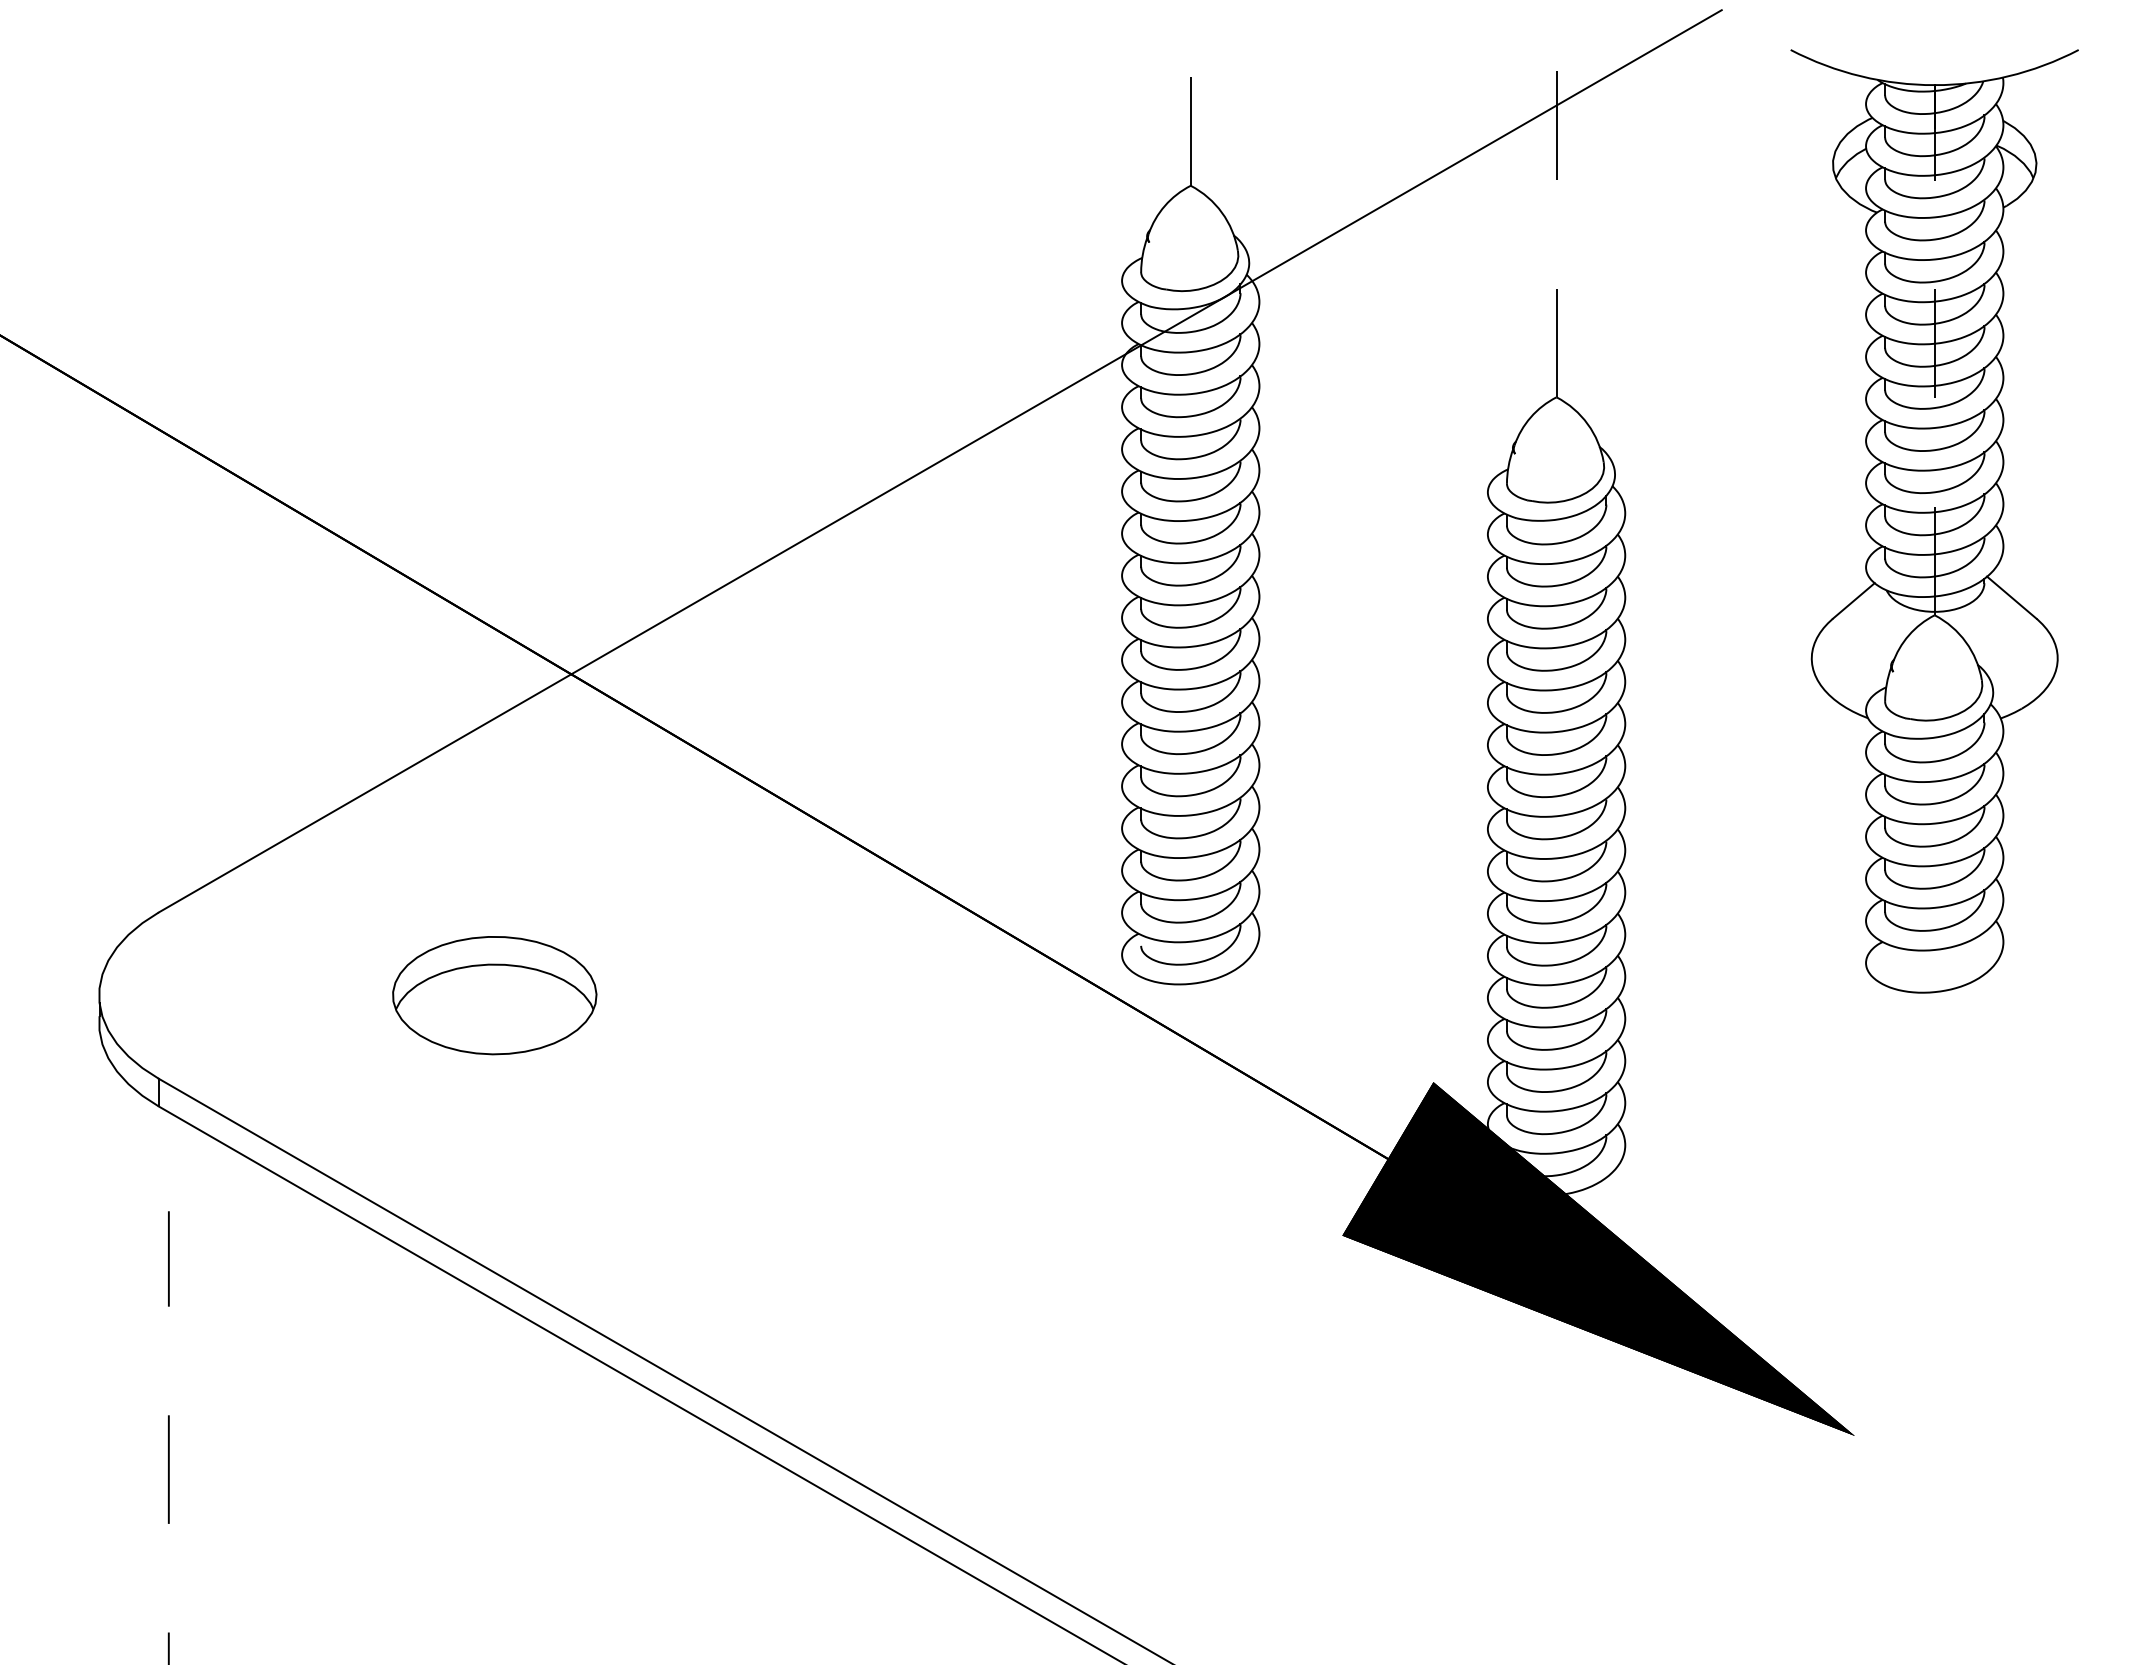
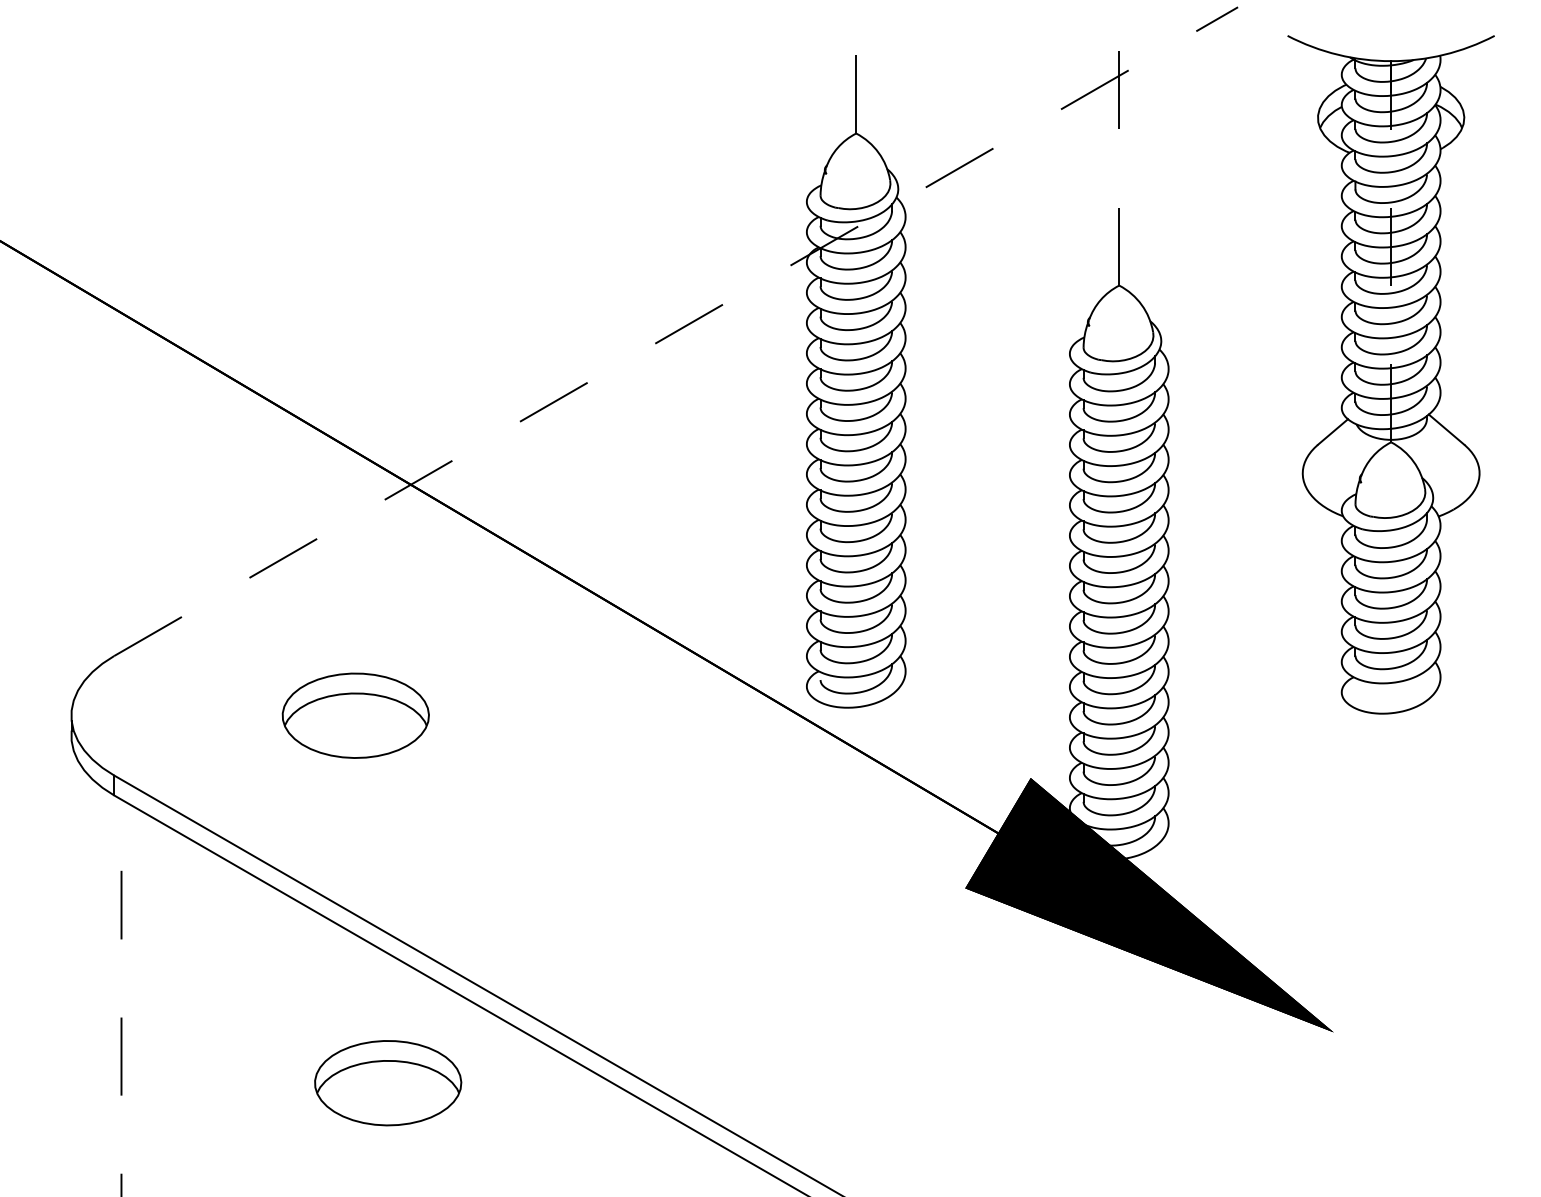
line: (940, 461) -> (676, 331), solid -> dashed
part: (539, 1506) -> (387, 1083), added

